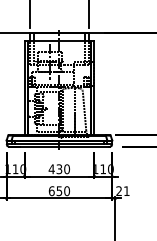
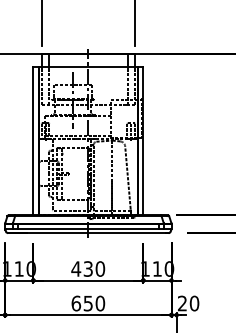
text: (126, 191) -> (194, 304), 21 -> 20

